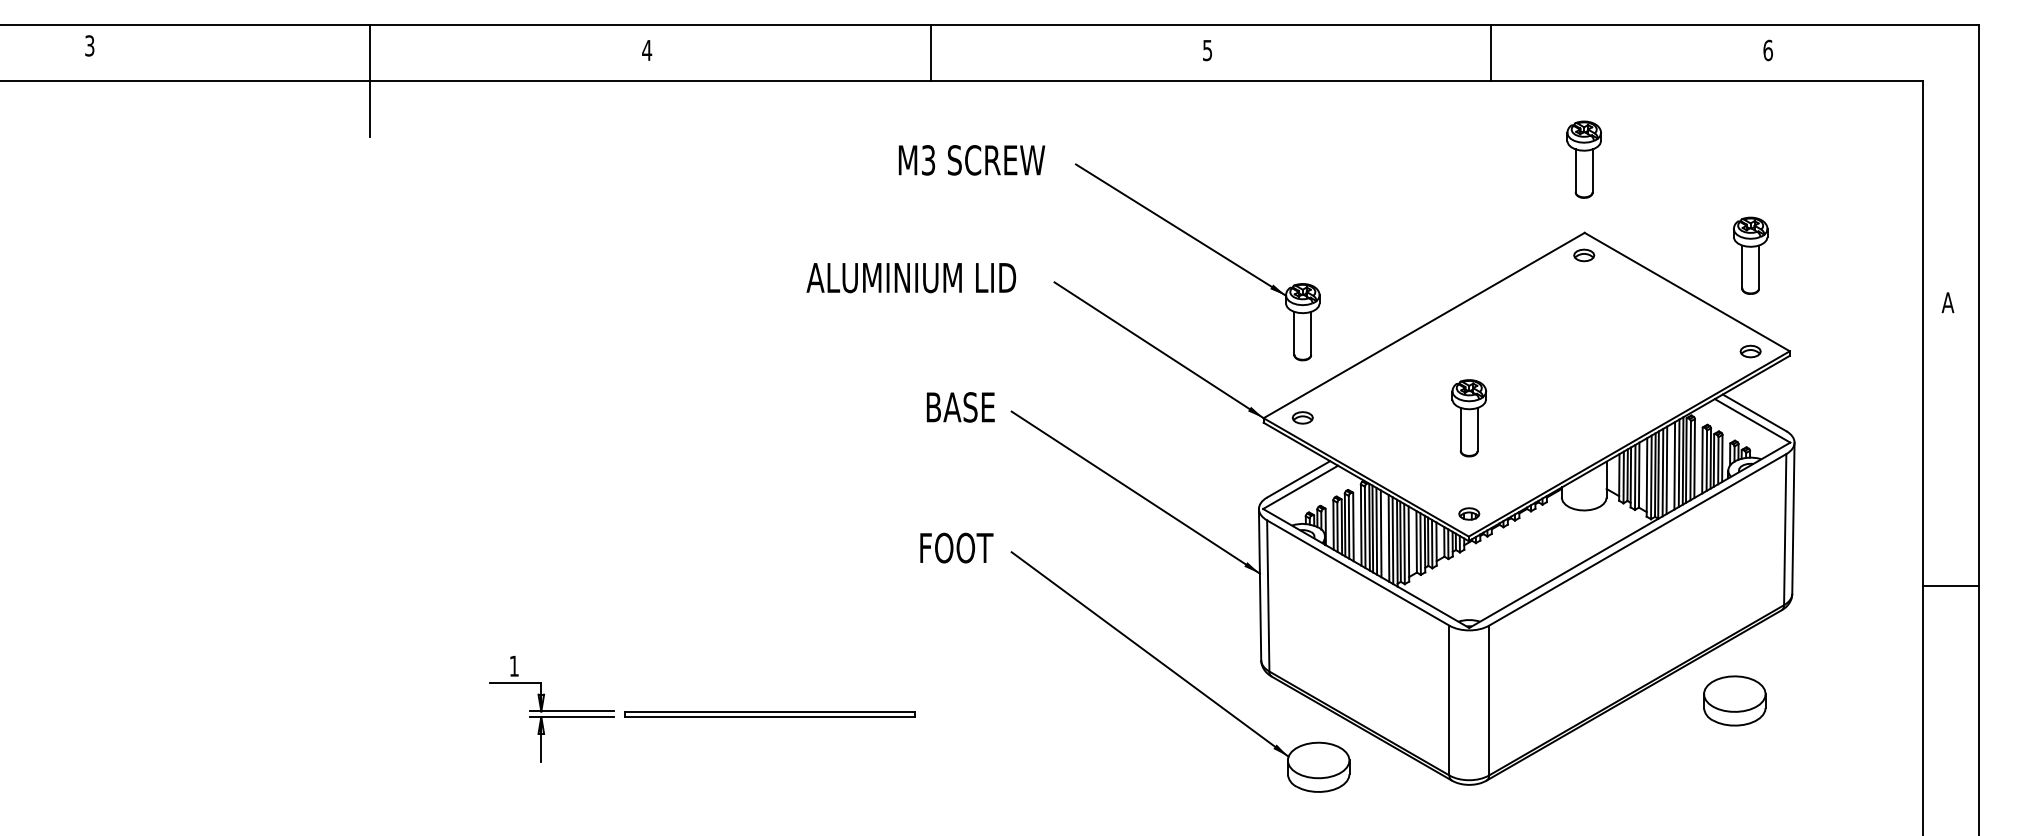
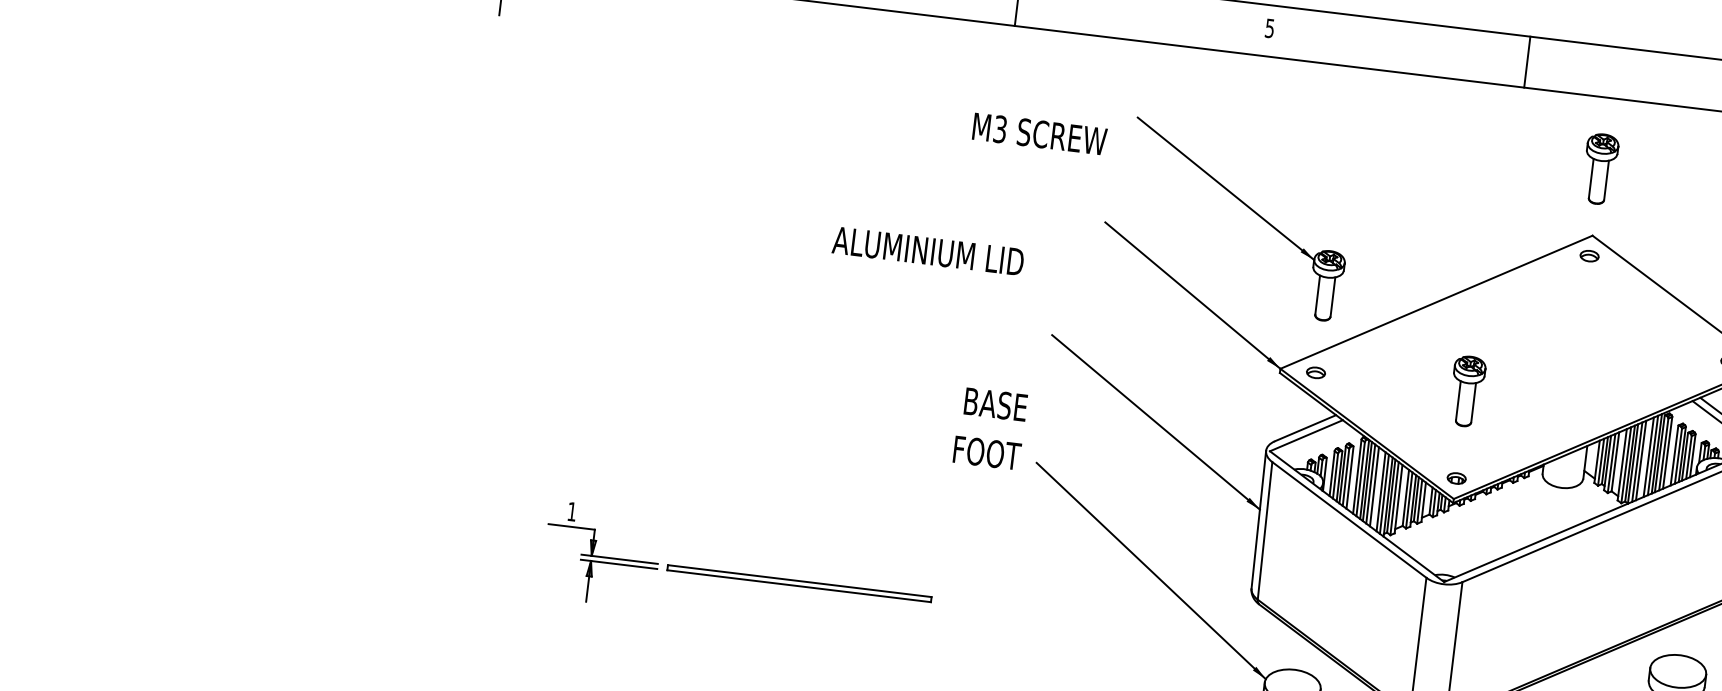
text: (971, 160) -> (1039, 134), moved
text: (911, 278) -> (928, 251), moved
text: (960, 407) -> (995, 404), moved

